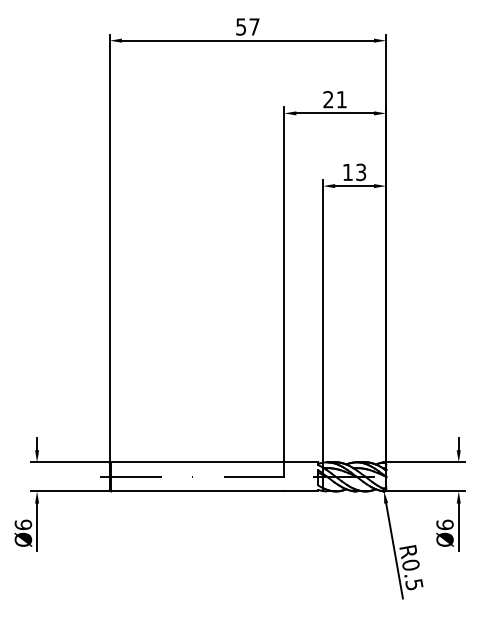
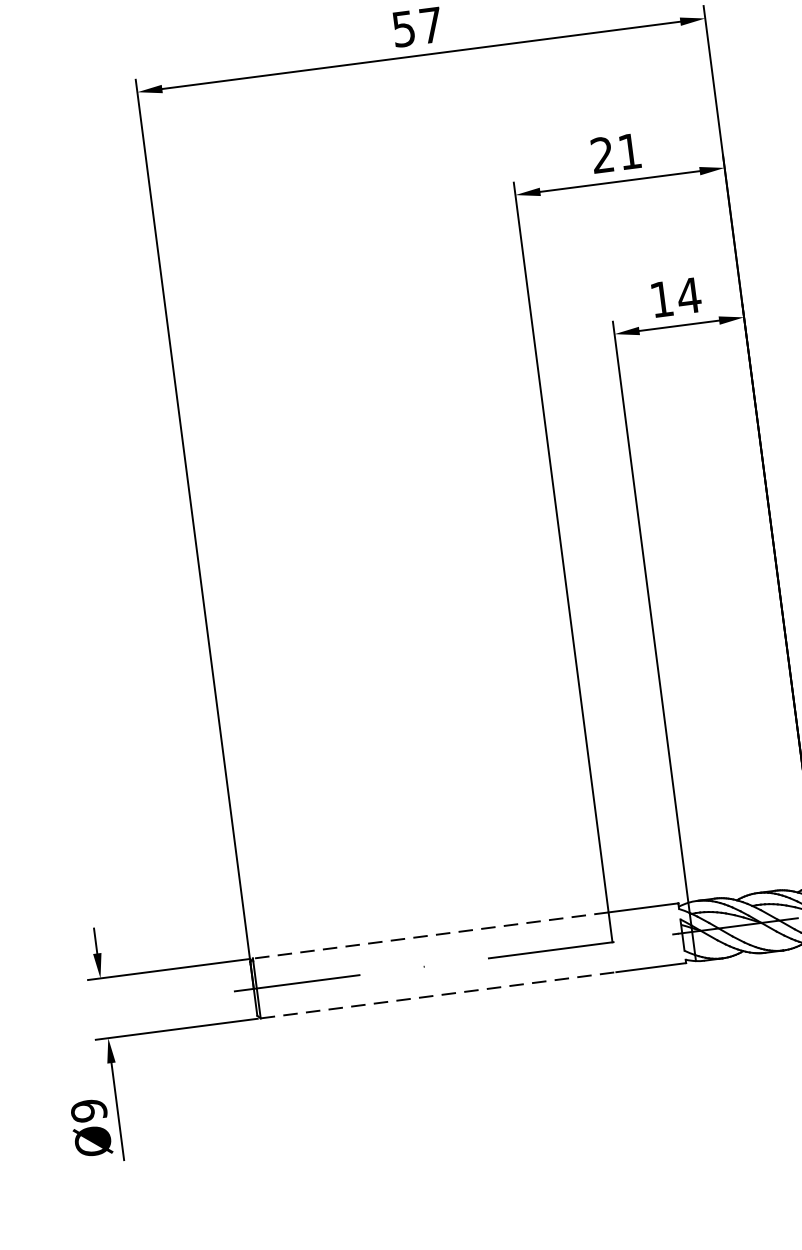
text: (360, 172) -> (687, 296), 13 -> 14
line: (197, 462) -> (430, 935), solid -> dashed
line: (197, 491) -> (437, 995), solid -> dashed
text: (23, 524) -> (89, 1109), Ø6 -> Ø9

